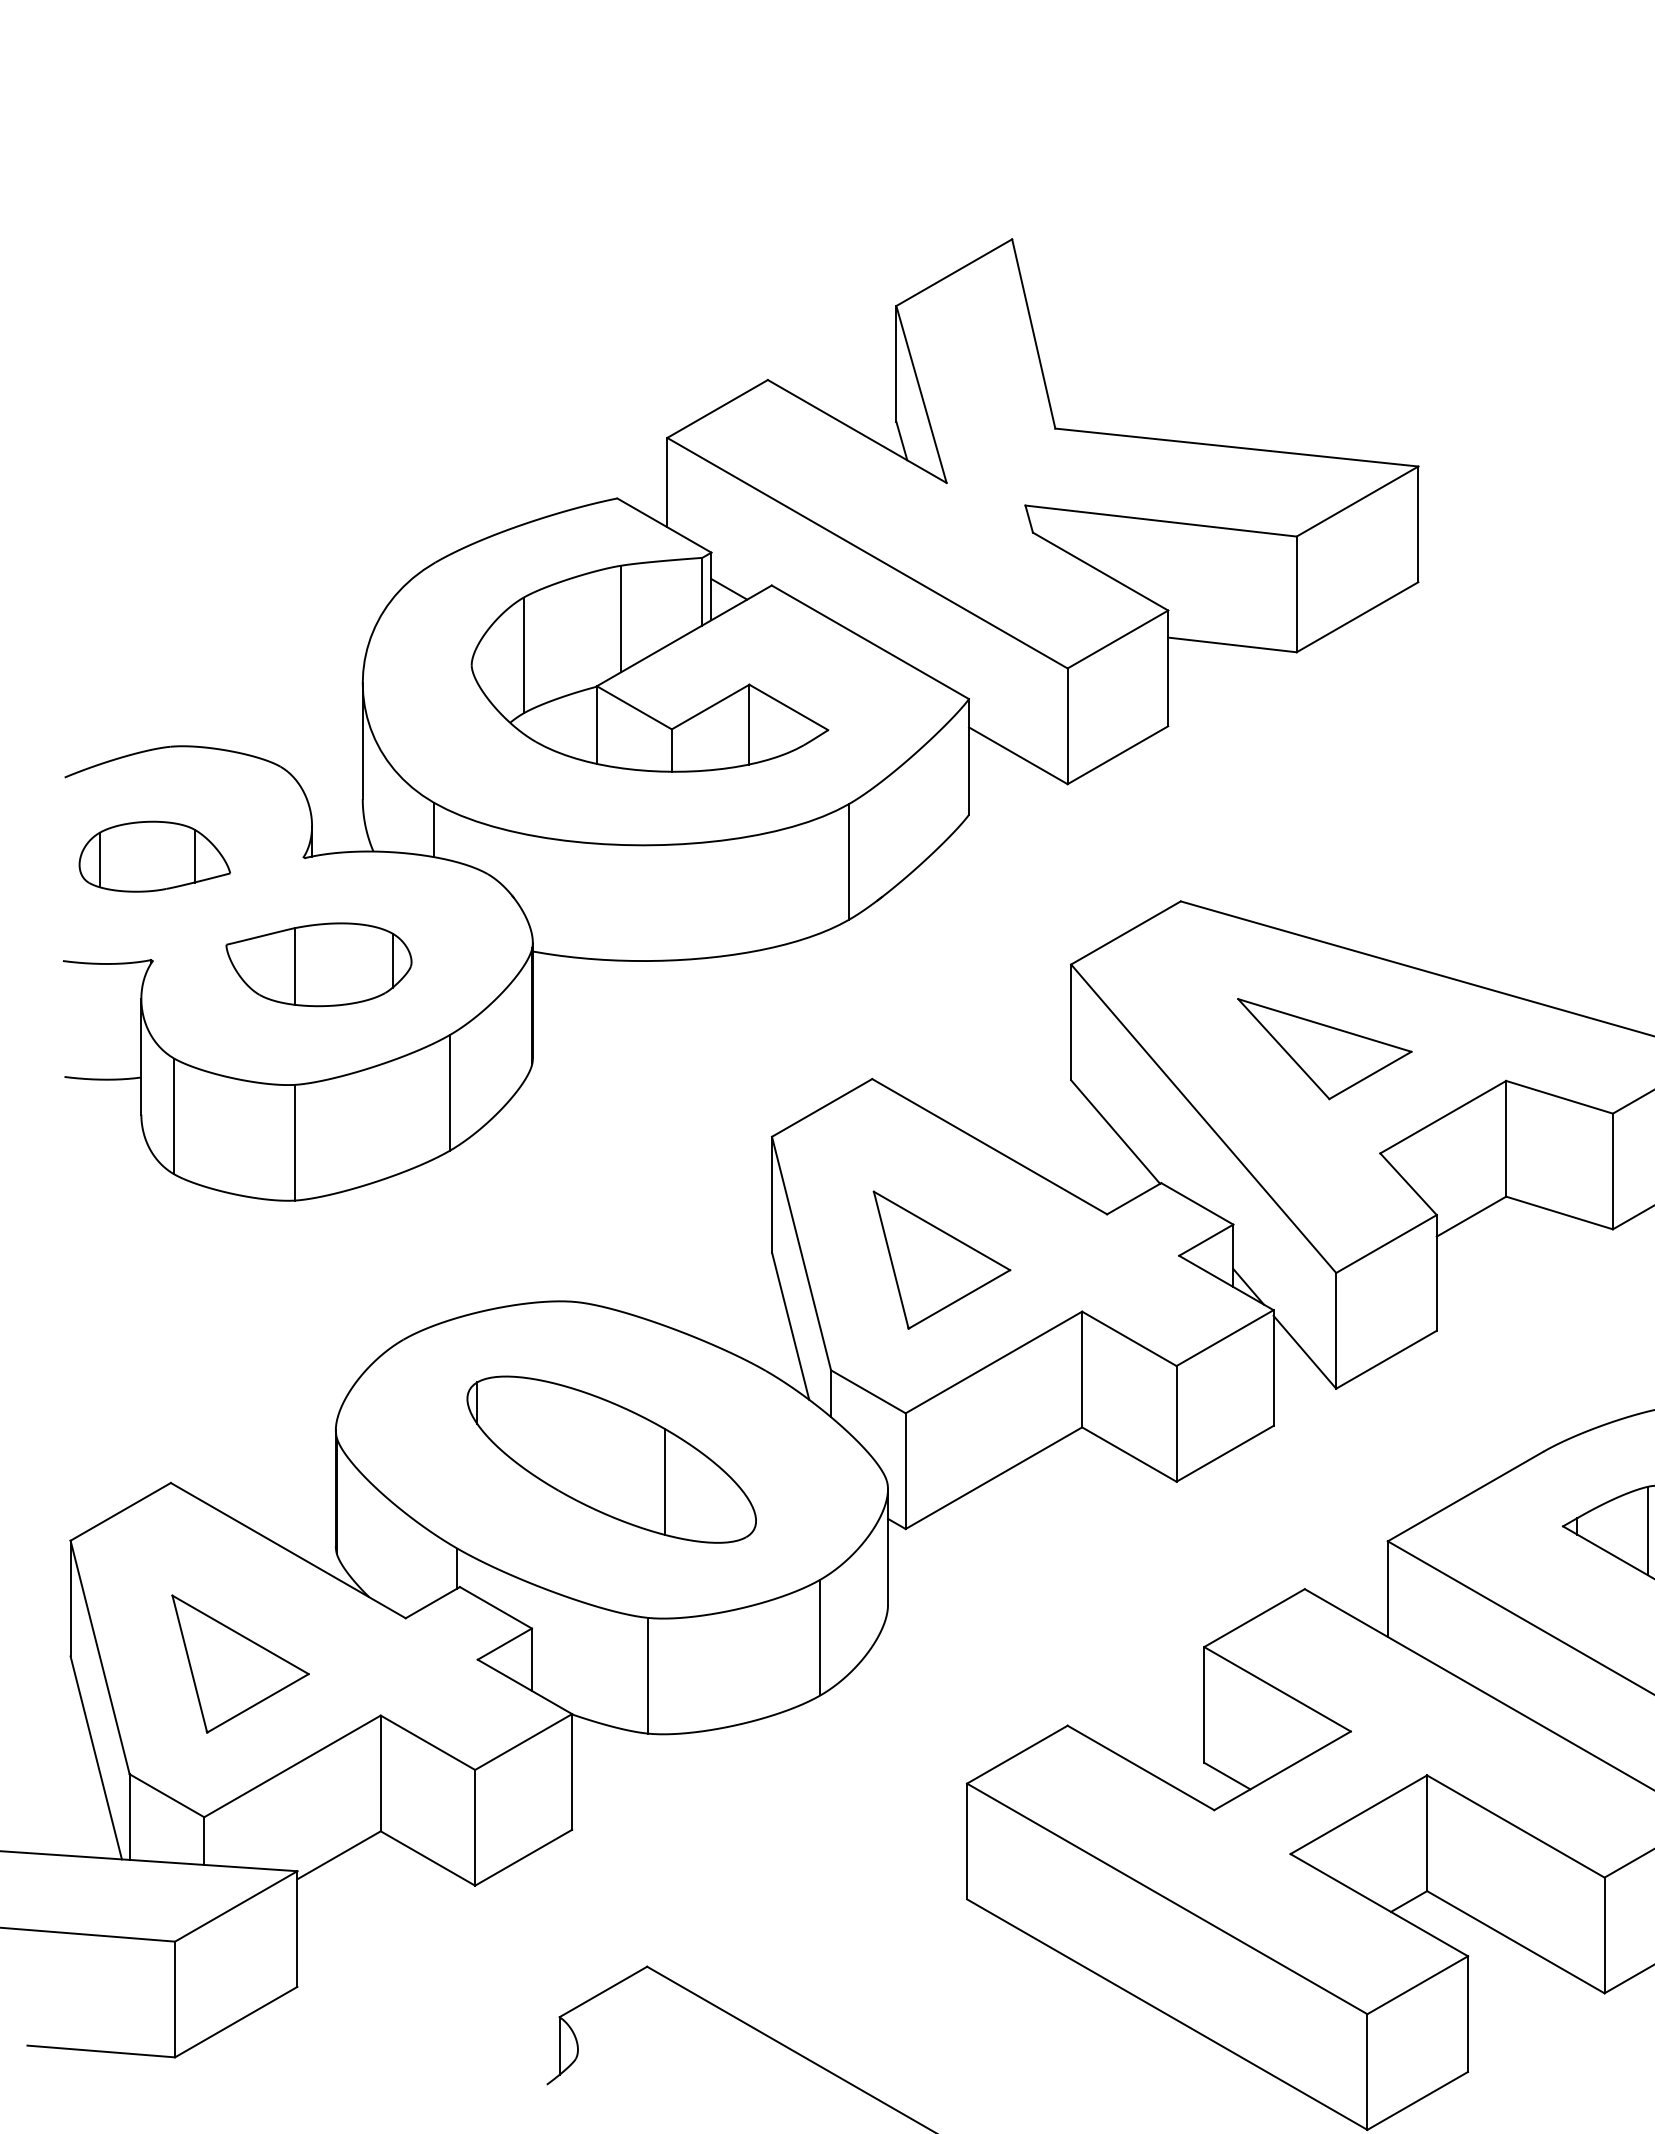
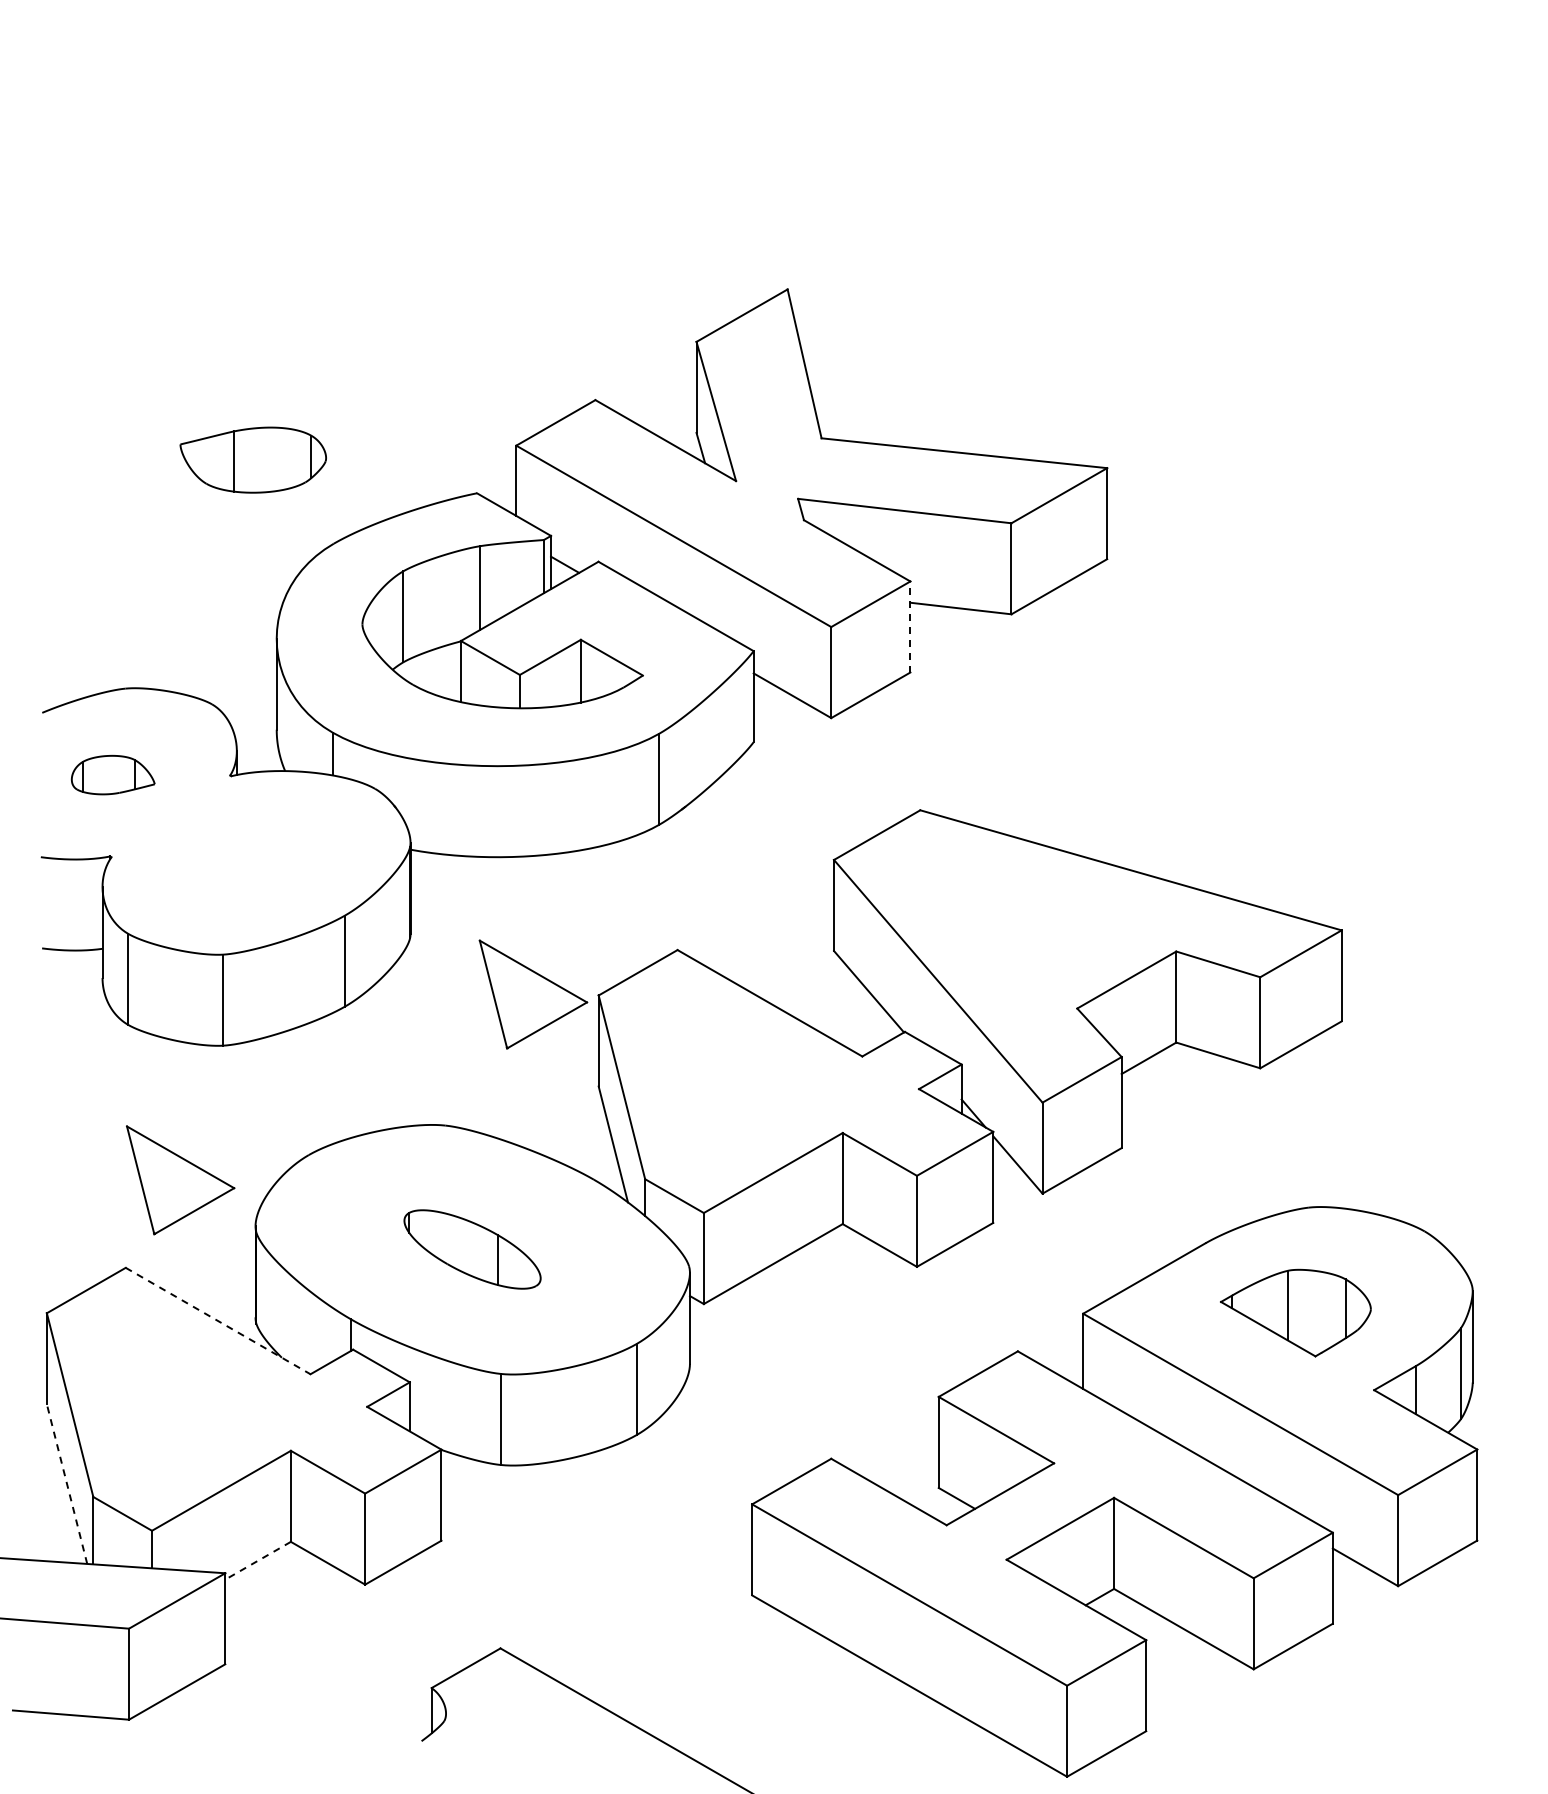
line: (1168, 669) -> (910, 627), solid -> dashed
part: (155, 855) -> (113, 774), size x0.7
part: (317, 963) -> (252, 459), moved
part: (1324, 1049) -> (1033, 926), removed
part: (942, 1260) -> (533, 994), moved
part: (611, 1459) -> (472, 1249), size x0.6
line: (288, 1551) -> (218, 1321), solid -> dashed
part: (240, 1664) -> (180, 1180), moved
line: (95, 1757) -> (66, 1483), solid -> dashed
line: (339, 1854) -> (258, 1560), solid -> dashed

